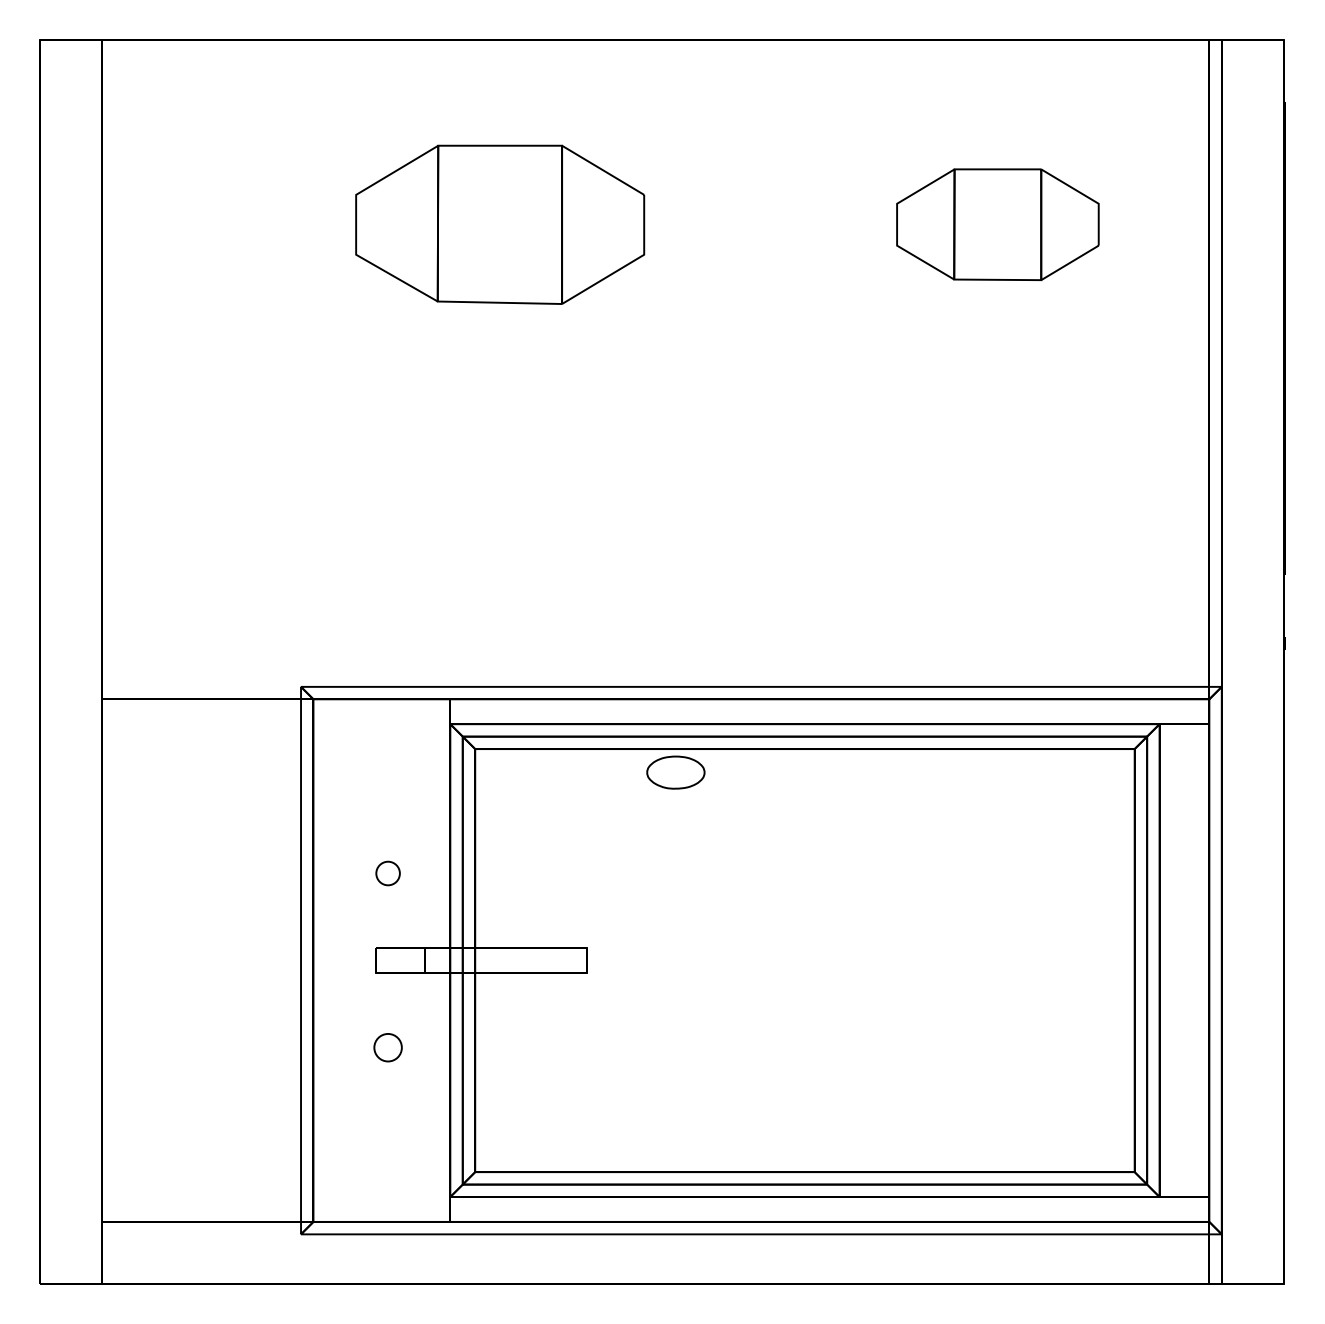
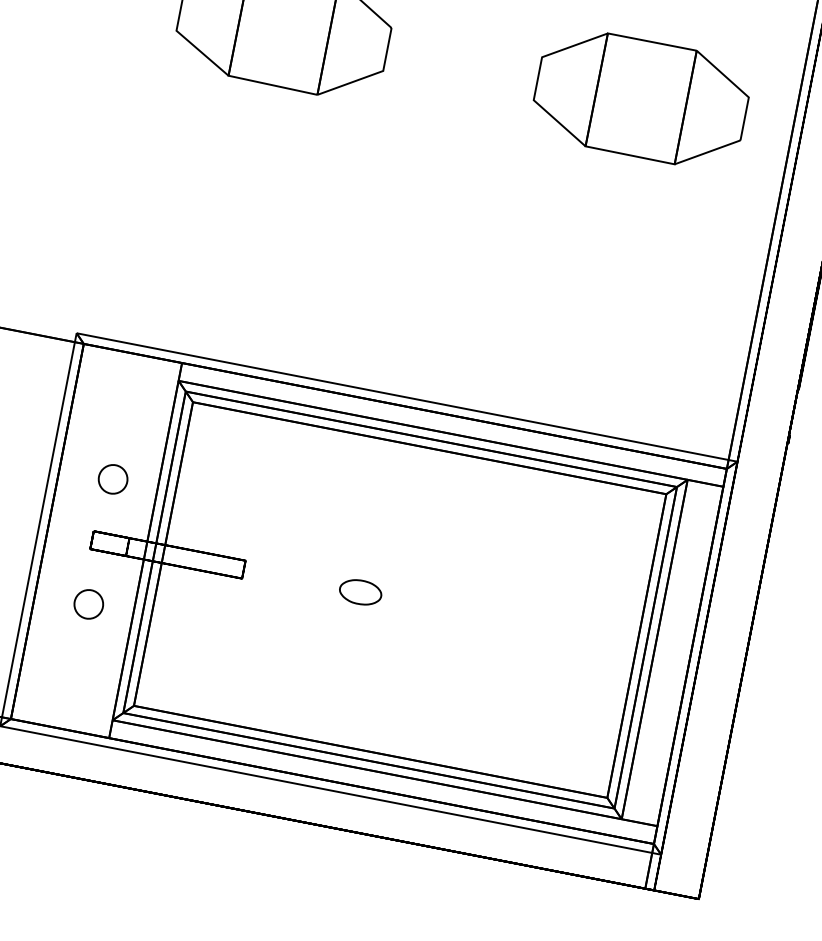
part: (997, 224) -> (641, 98), size x1.43
part: (675, 772) -> (360, 592), moved
circle: (387, 873) -> (112, 479), size x1.67
circle: (387, 1047) -> (88, 604), size x1.43

